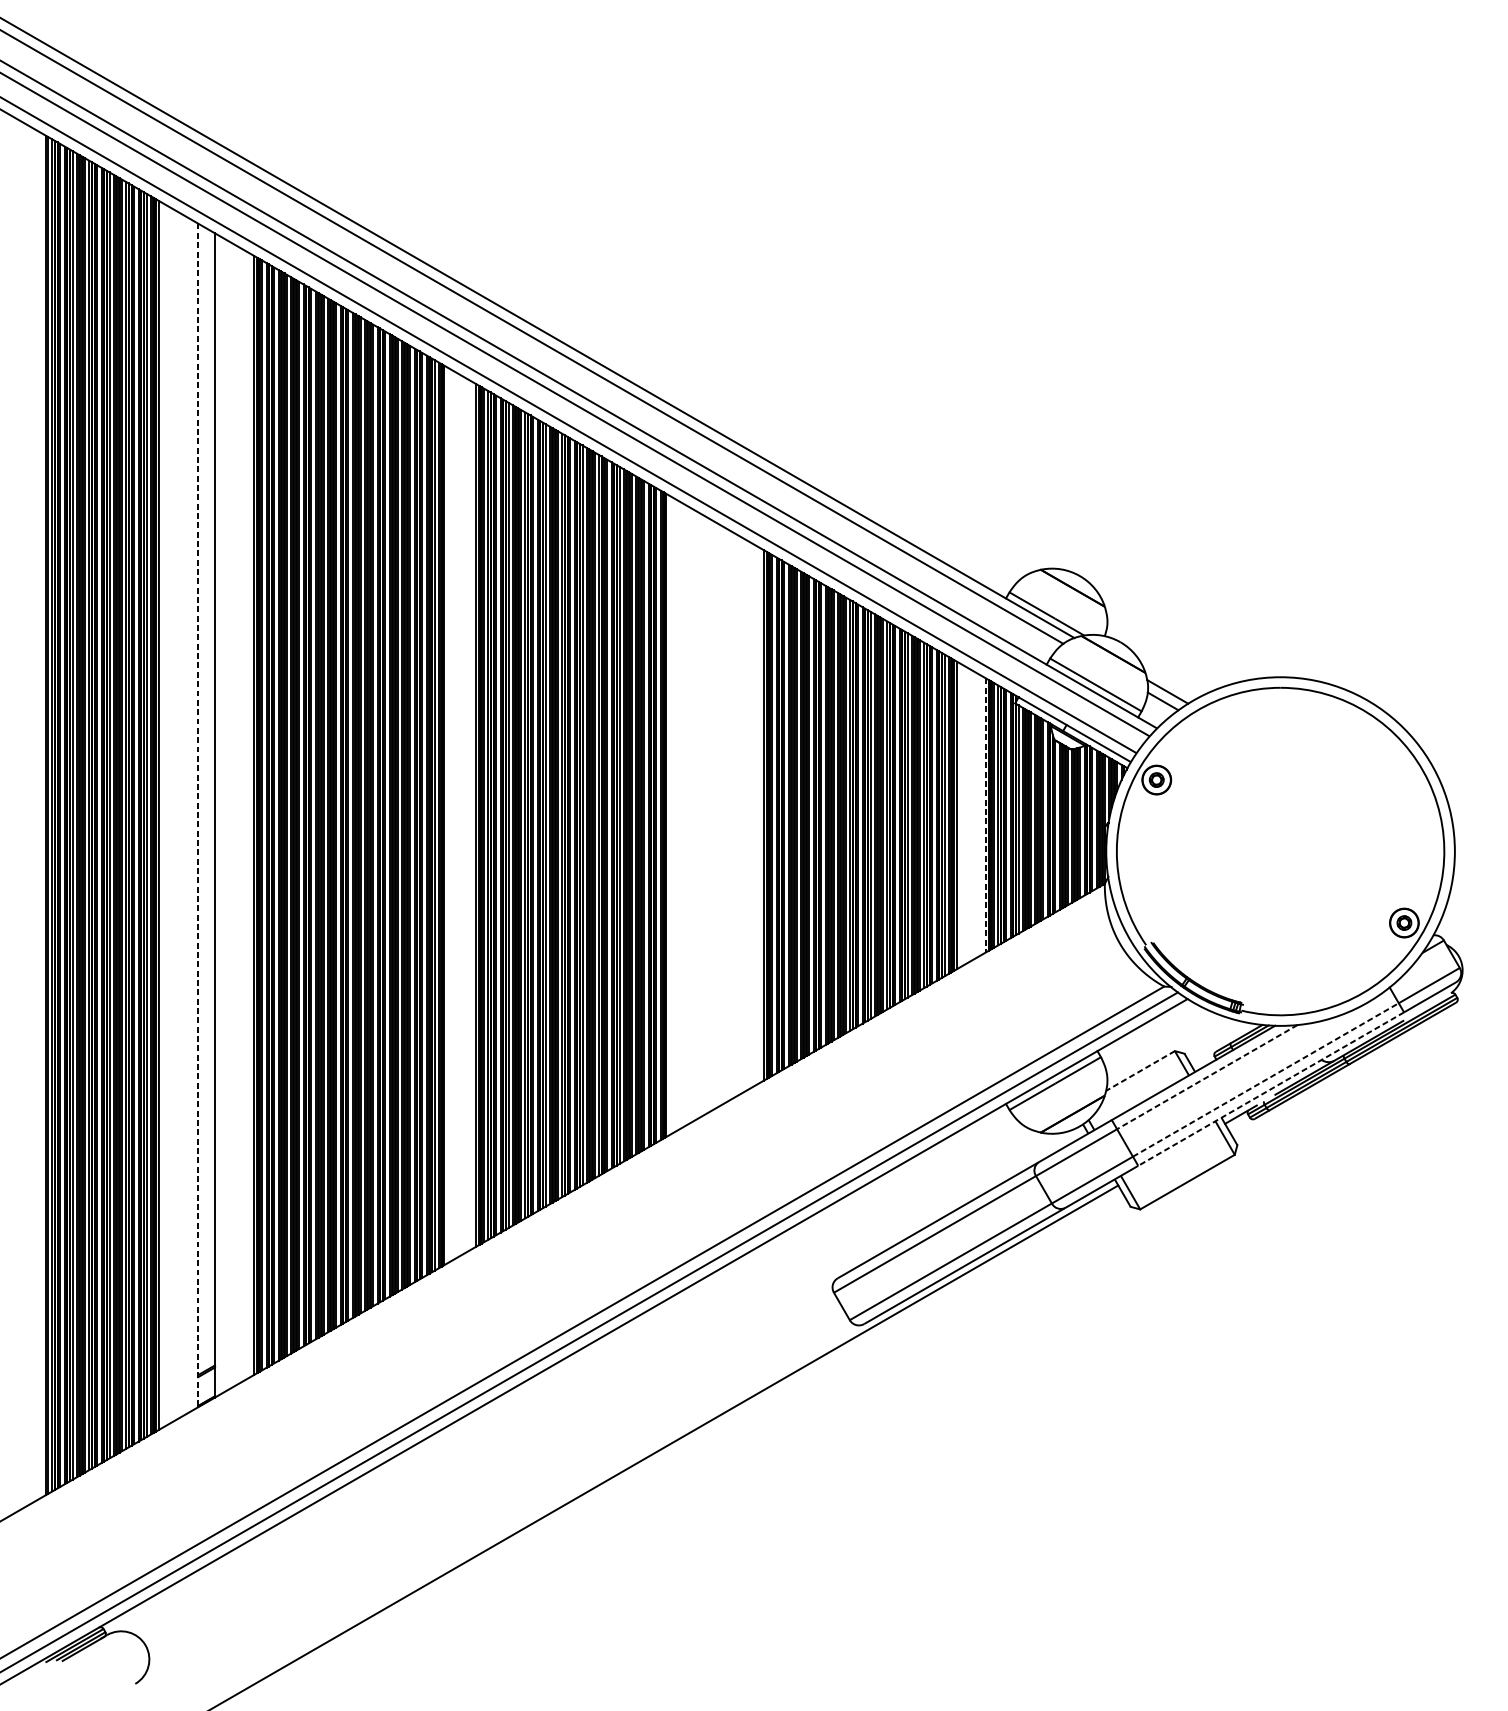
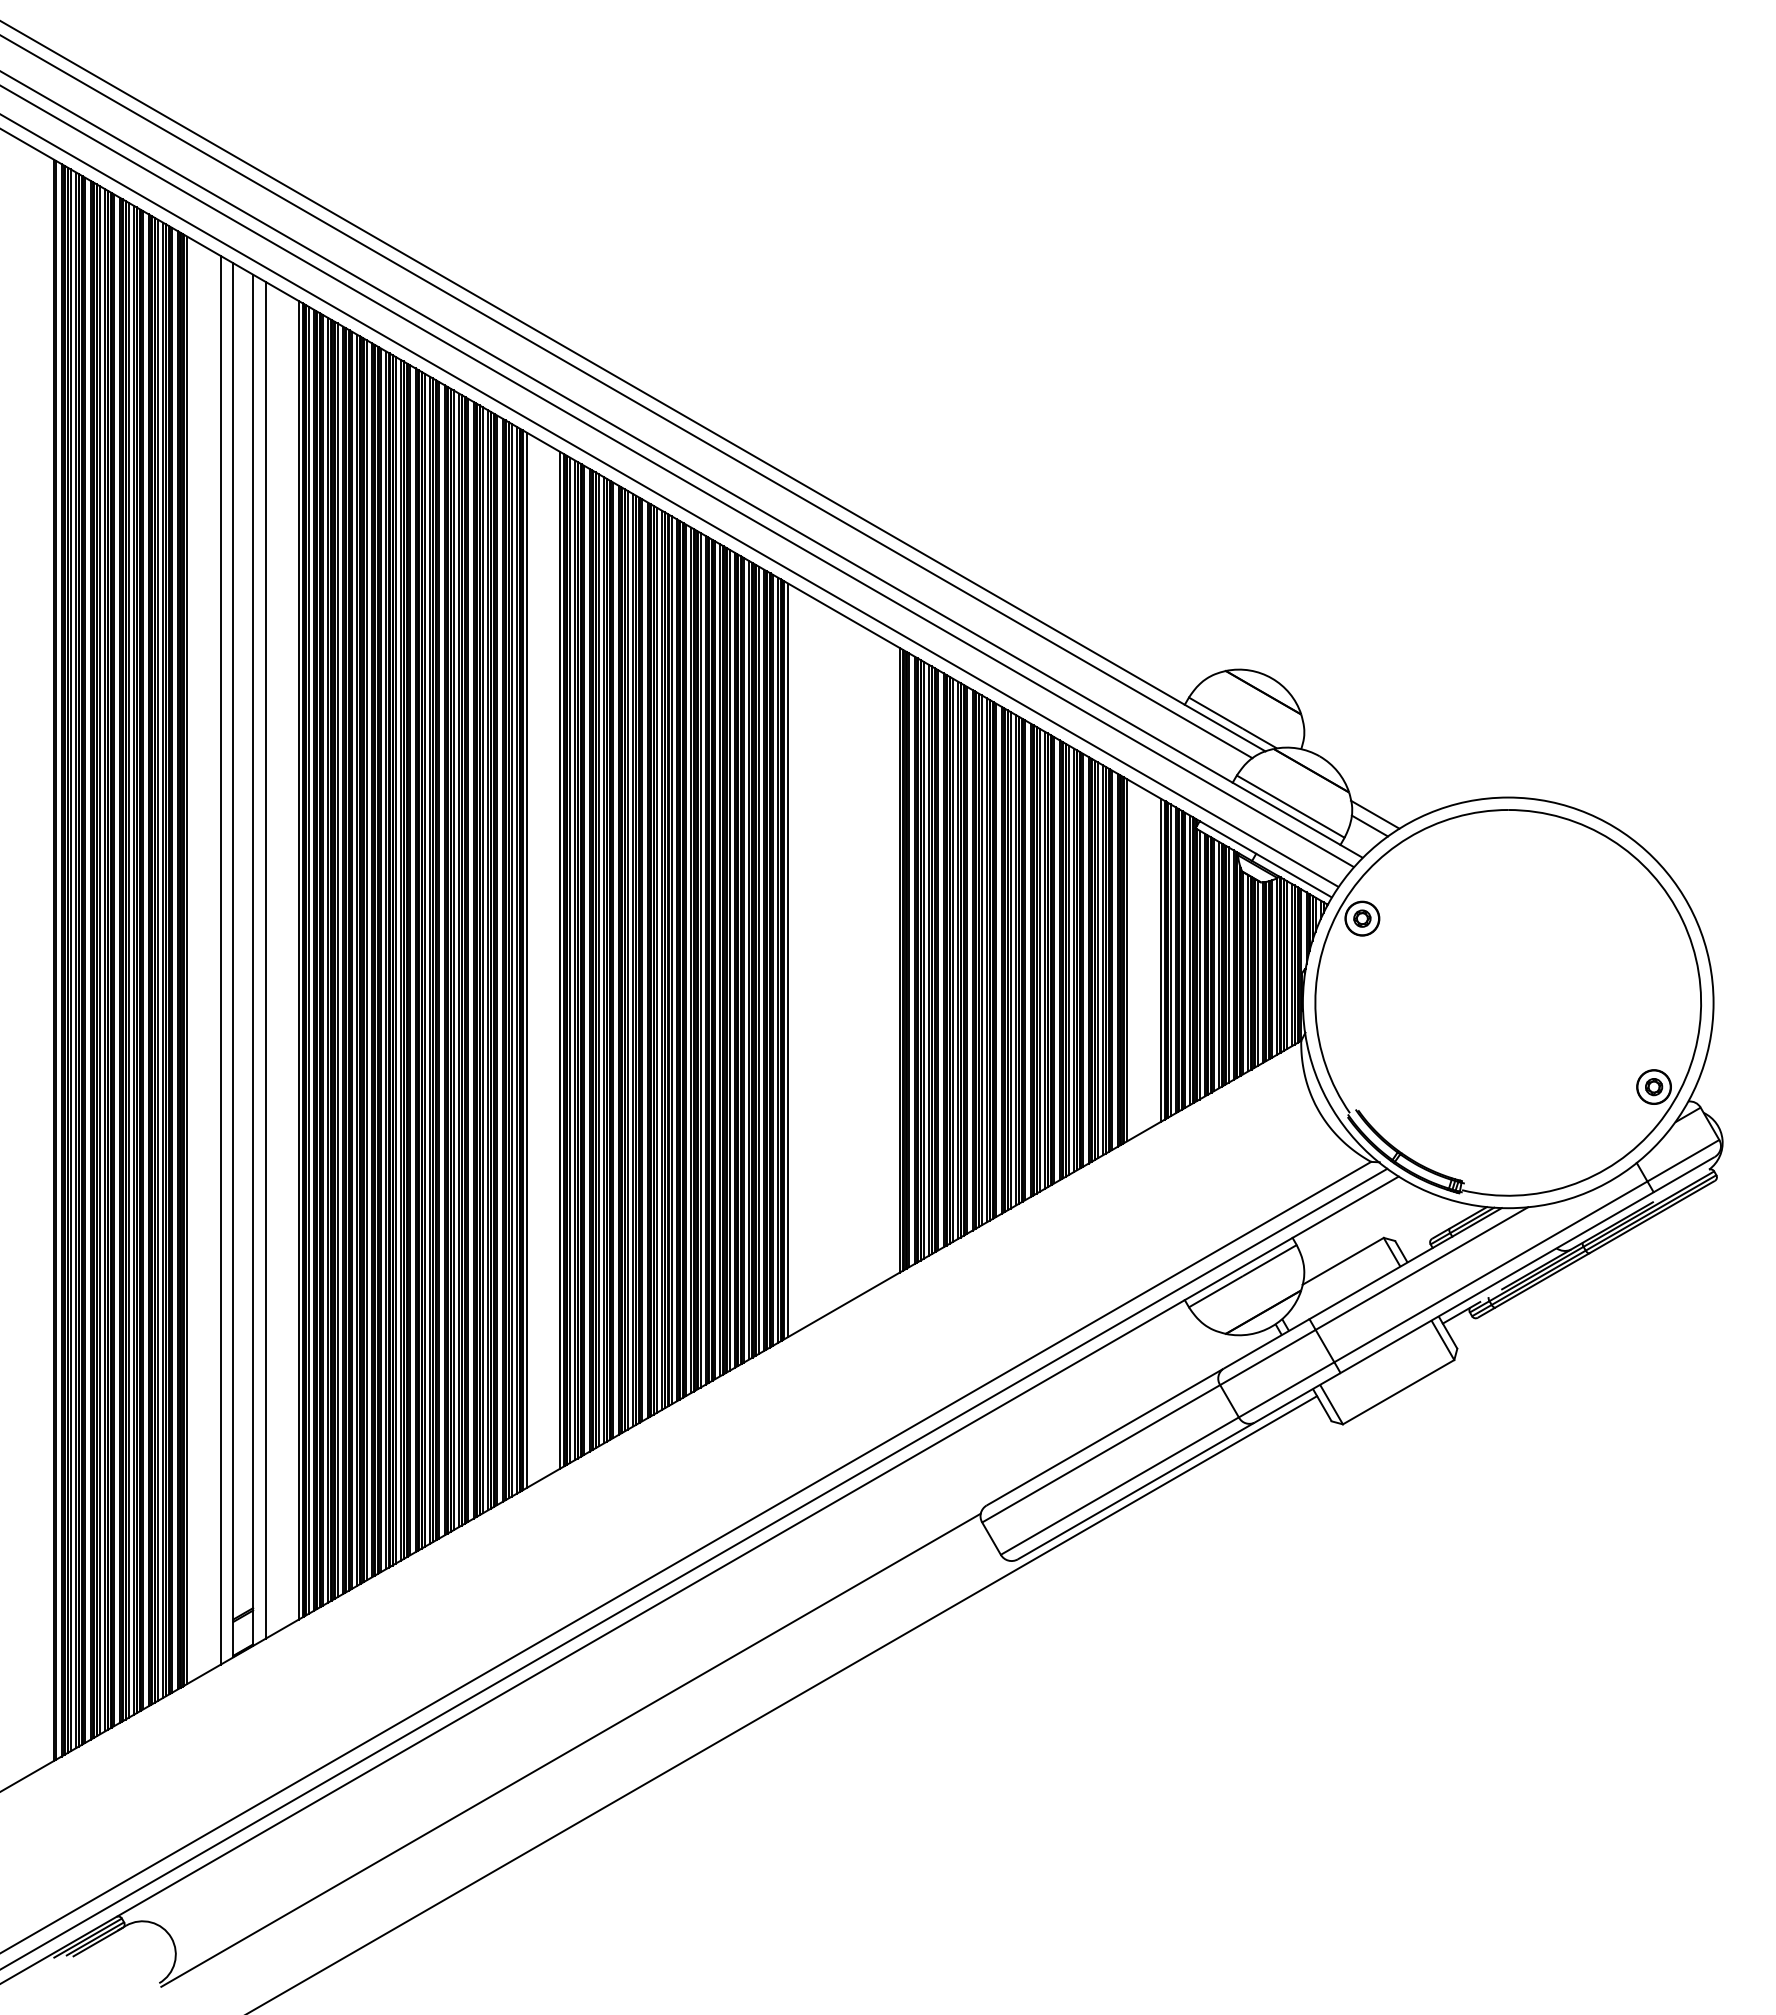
line: (187, 814) -> (220, 959), added
line: (225, 814) -> (265, 959), added
line: (198, 815) -> (233, 960), dashed -> solid
line: (447, 815) -> (526, 960), added
line: (669, 815) -> (788, 960), added
line: (985, 815) -> (1160, 960), dashed -> solid
line: (1140, 1071) -> (1343, 1261), dashed -> solid
line: (1206, 1077) -> (1421, 1268), dashed -> solid
line: (1265, 1079) -> (1490, 1271), dashed -> solid
line: (1271, 1088) -> (1497, 1282), dashed -> solid
line: (484, 1485) -> (570, 1749), added

